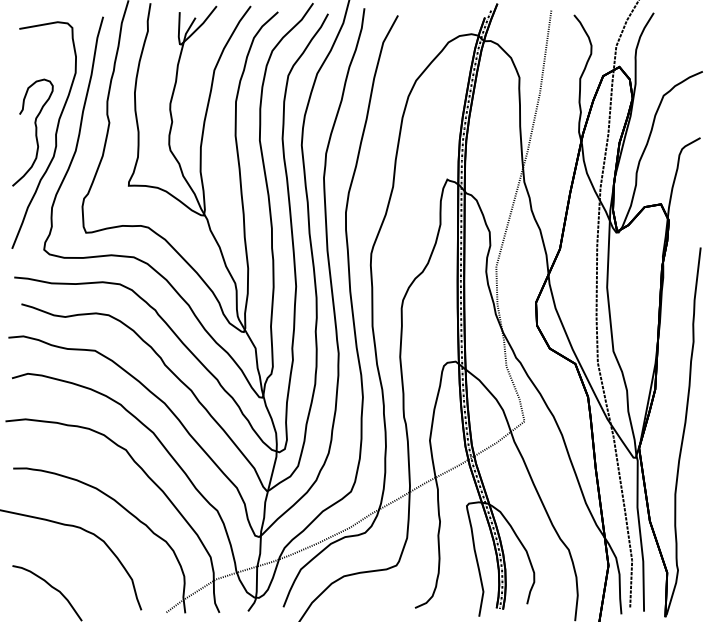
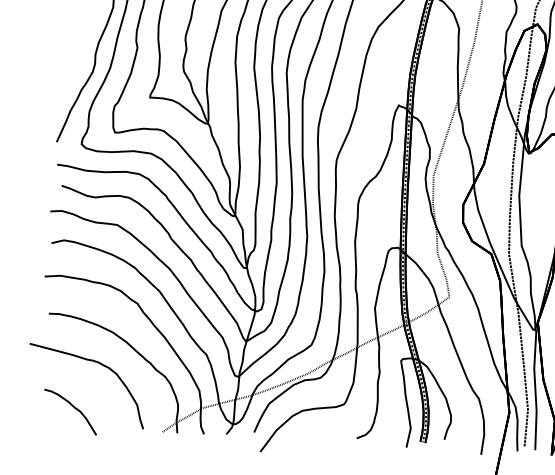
curve: (35, 132) -> (79, 52), removed

